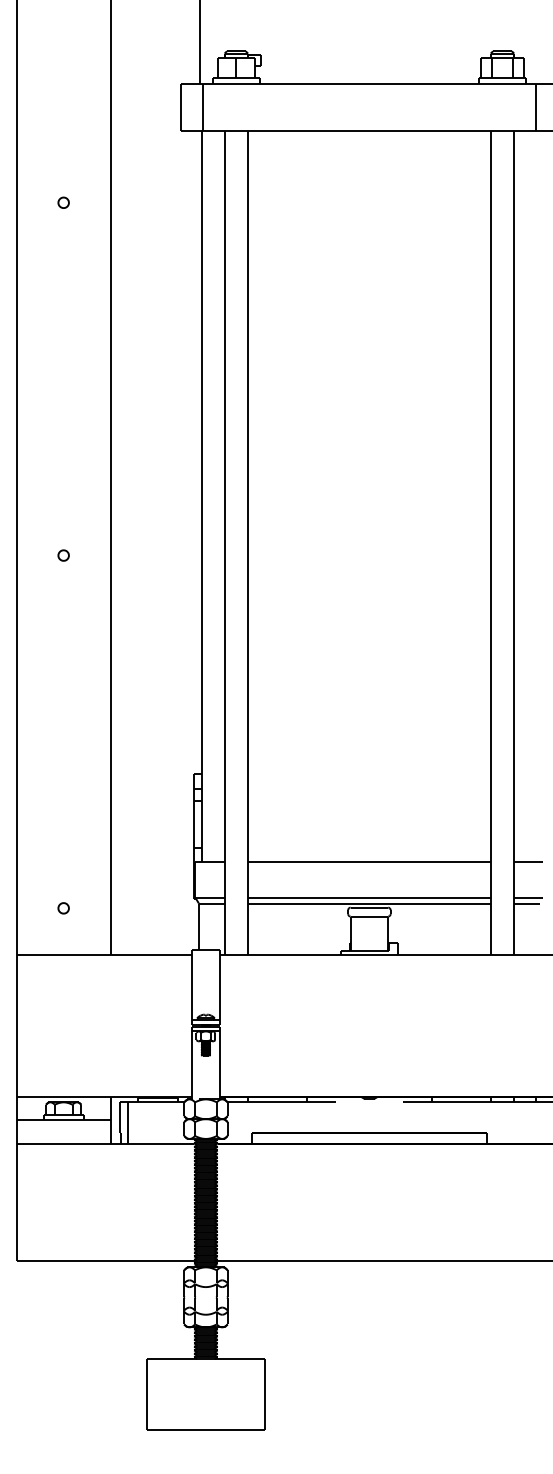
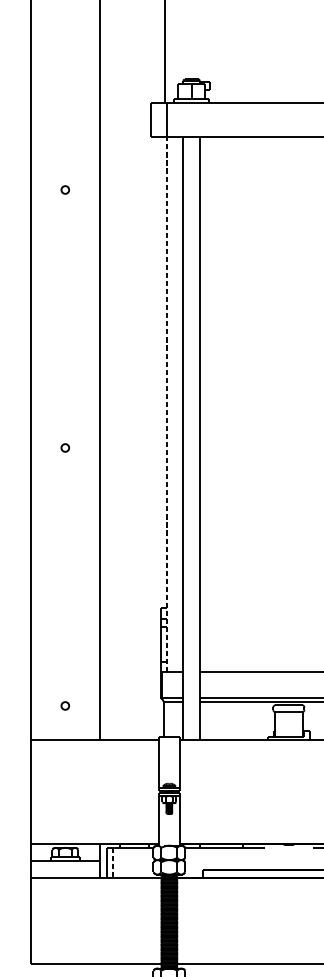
line: (202, 496) -> (166, 404), solid -> dashed
line: (128, 1122) -> (112, 862), solid -> dashed

